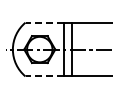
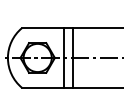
line: (44, 22) -> (42, 28), dashed -> solid
line: (44, 76) -> (42, 87), dashed -> solid

